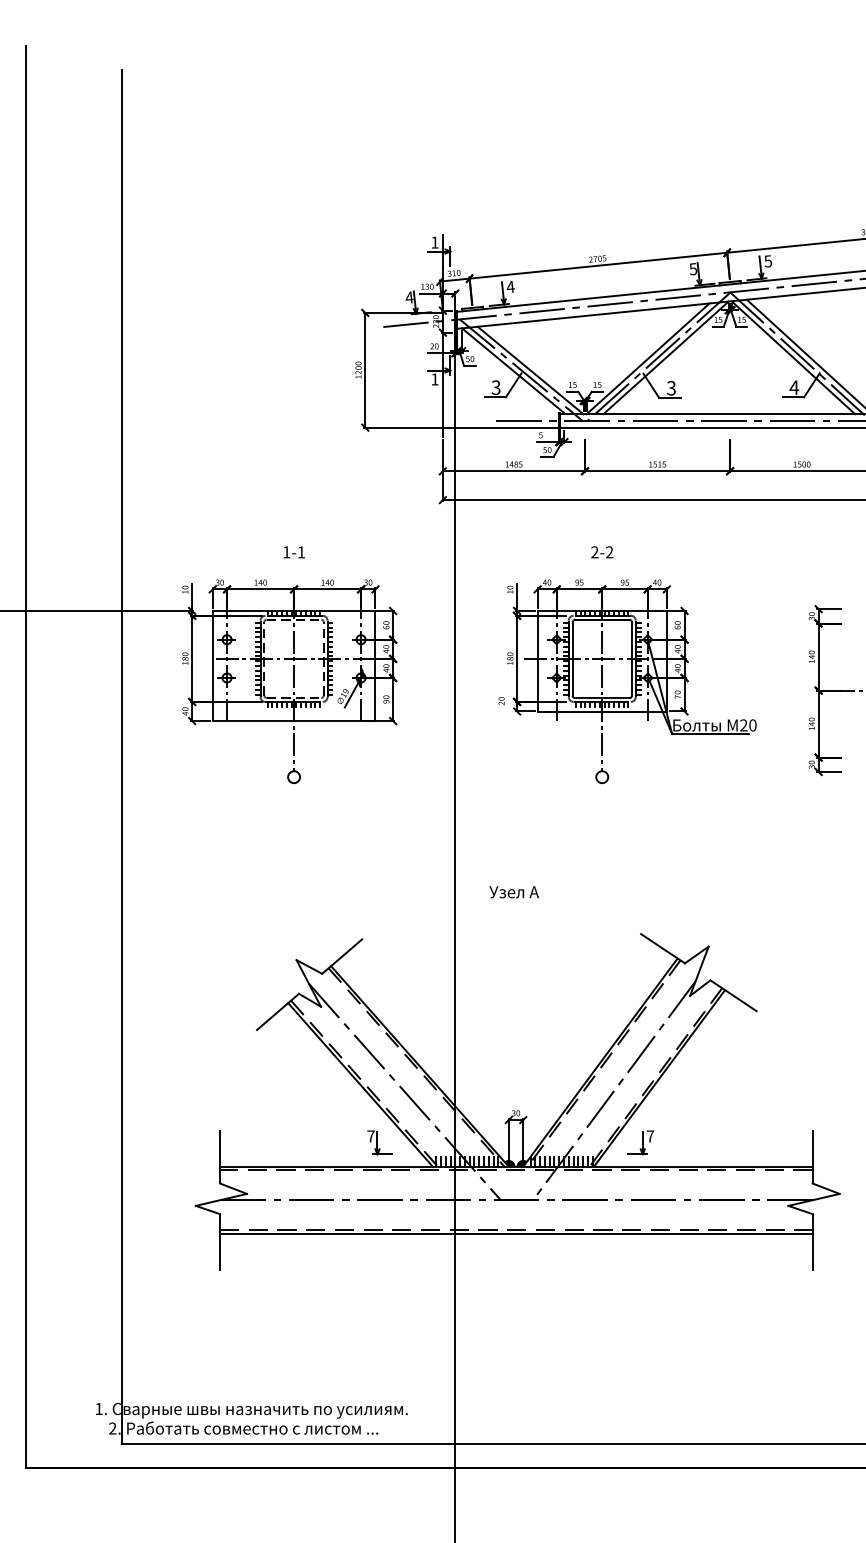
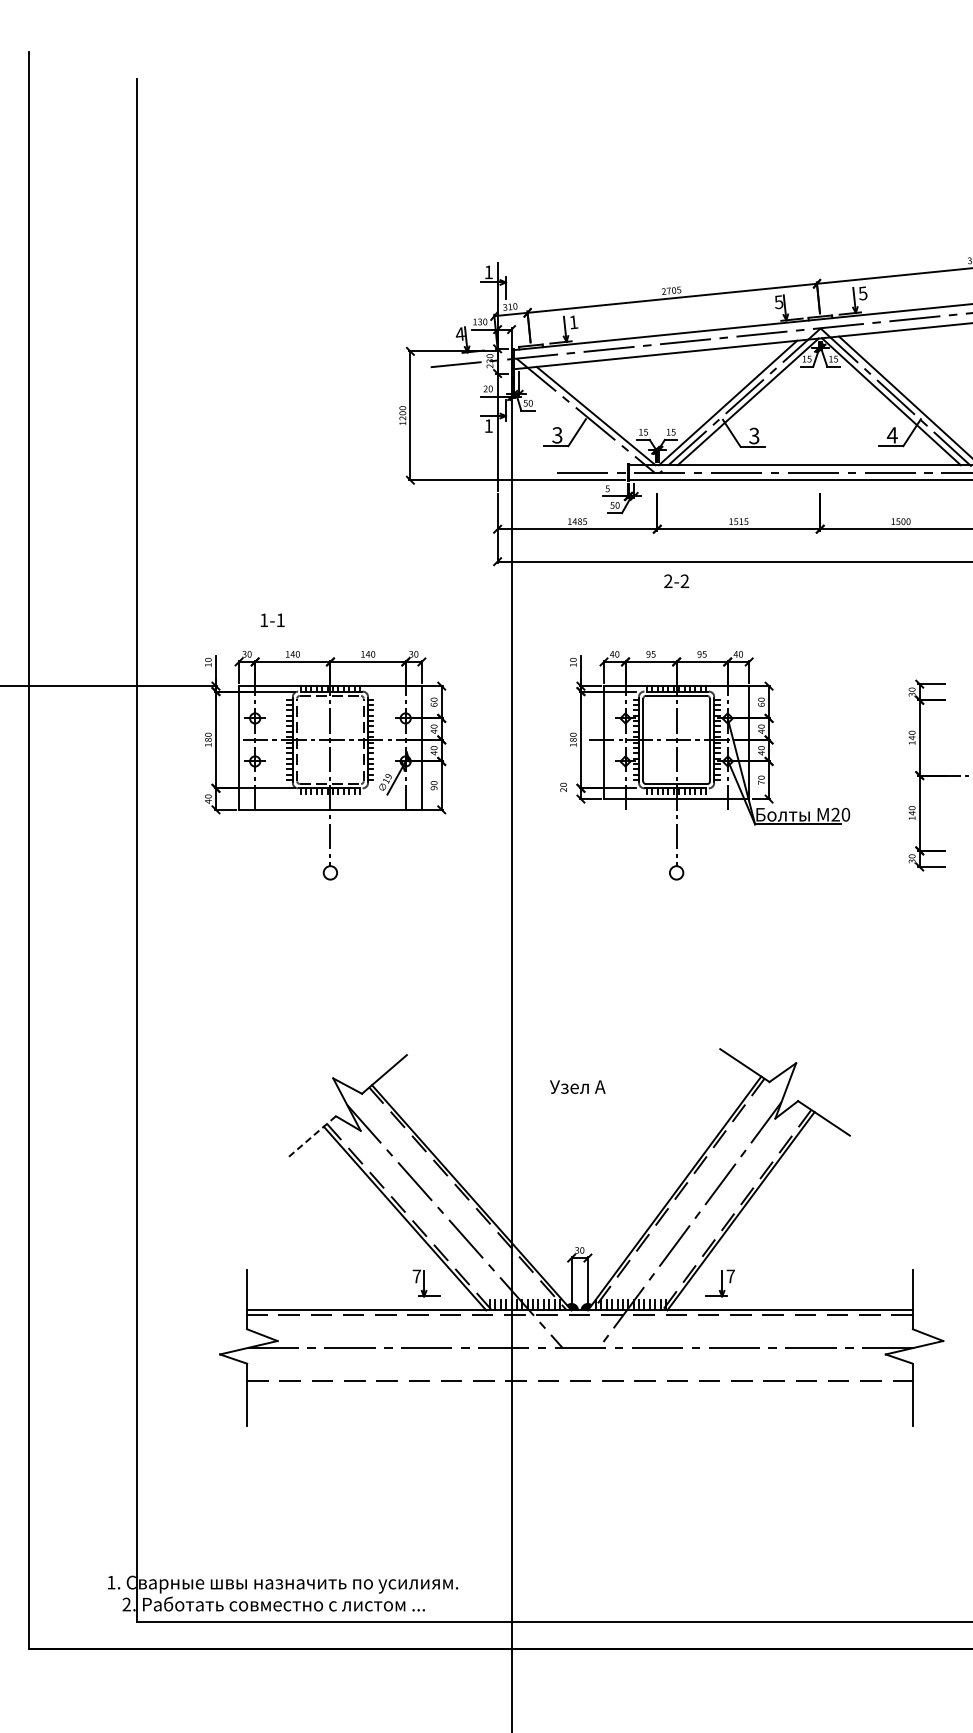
text: (510, 287) -> (573, 322), 4 -> 1
line: (513, 370) -> (576, 416), removed
text: (294, 551) -> (272, 619), moved
text: (602, 551) -> (676, 580), moved
text: (514, 891) -> (577, 1086), moved
line: (278, 1011) -> (312, 1136), solid -> dashed
line: (515, 1233) -> (579, 1385), removed

